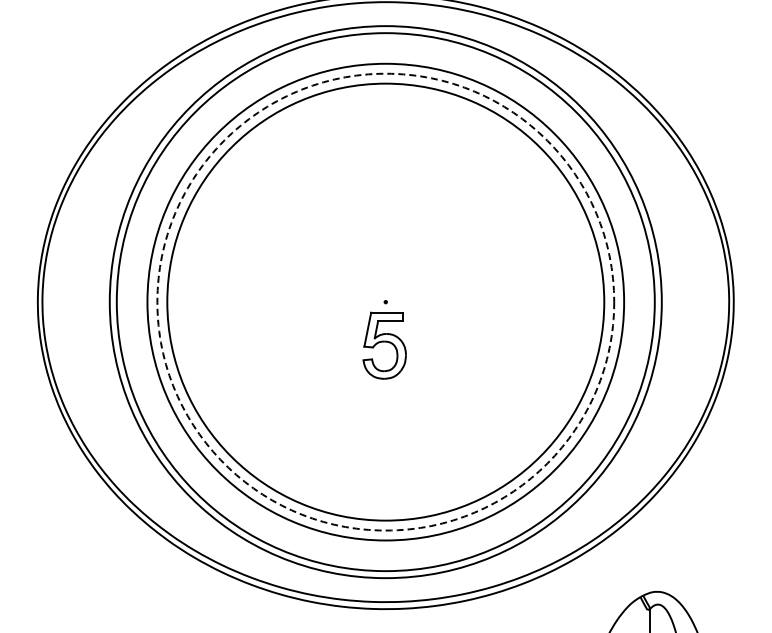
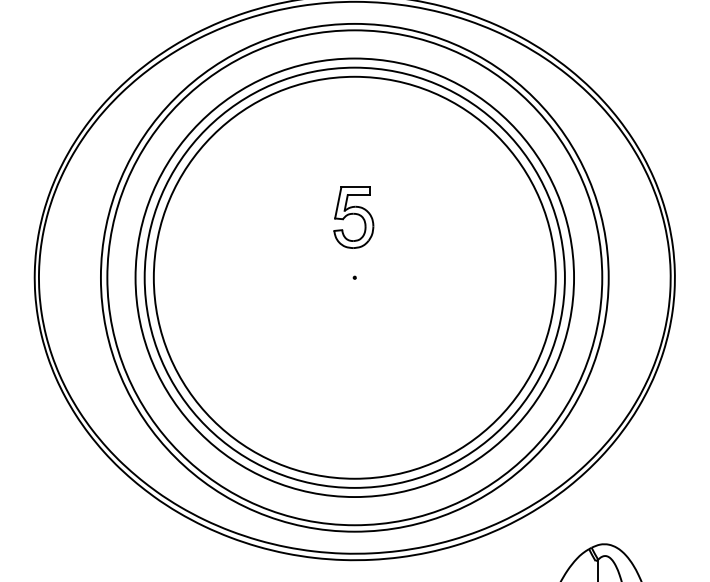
circle: (385, 301) -> (354, 277), dashed -> solid
part: (384, 345) -> (353, 217), moved

